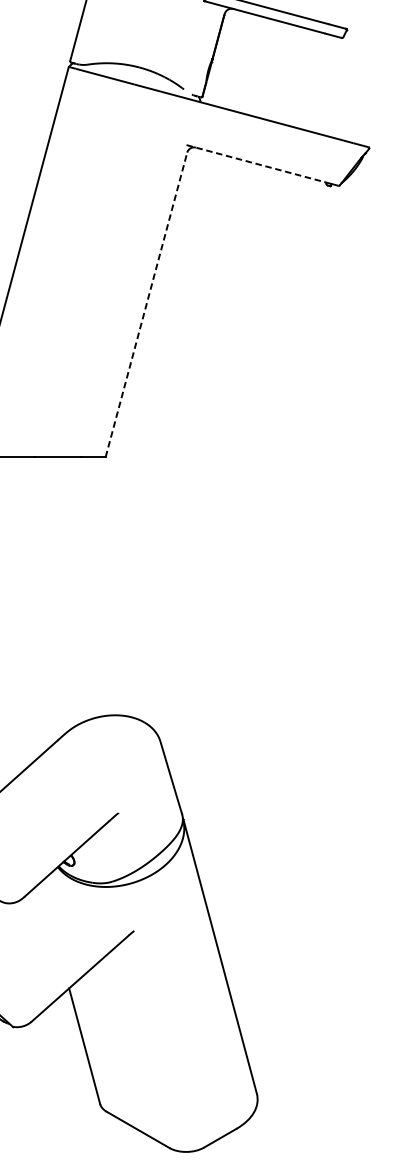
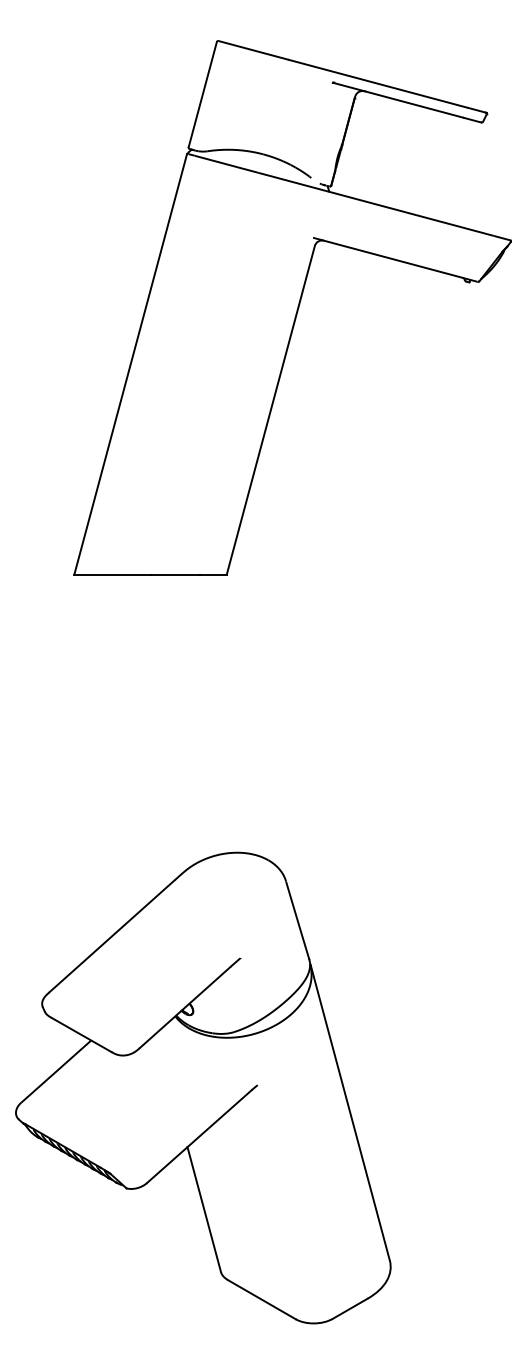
line: (255, 163) -> (388, 257), dashed -> solid
line: (146, 304) -> (270, 409), dashed -> solid

